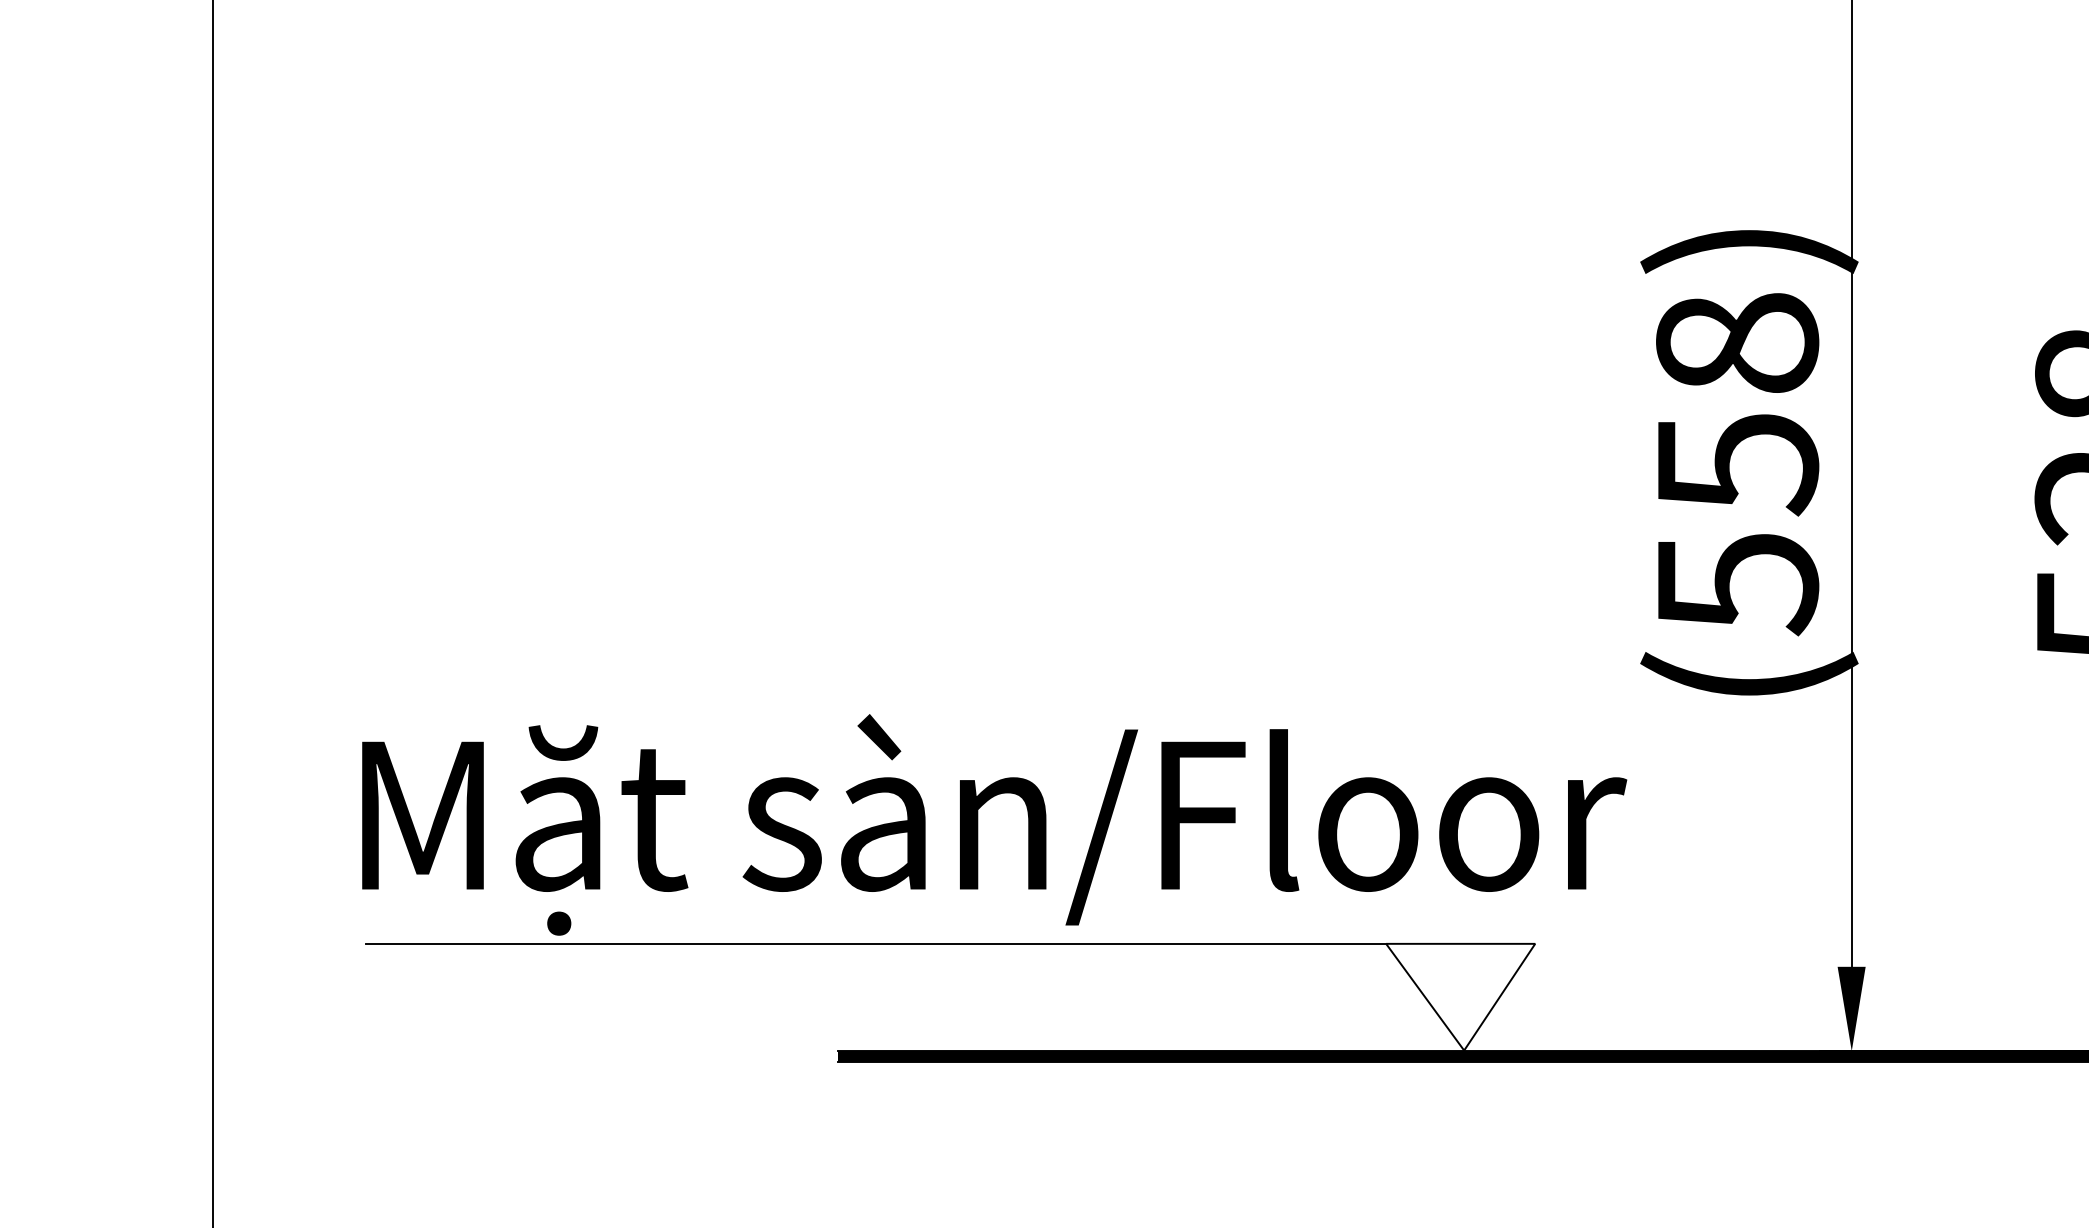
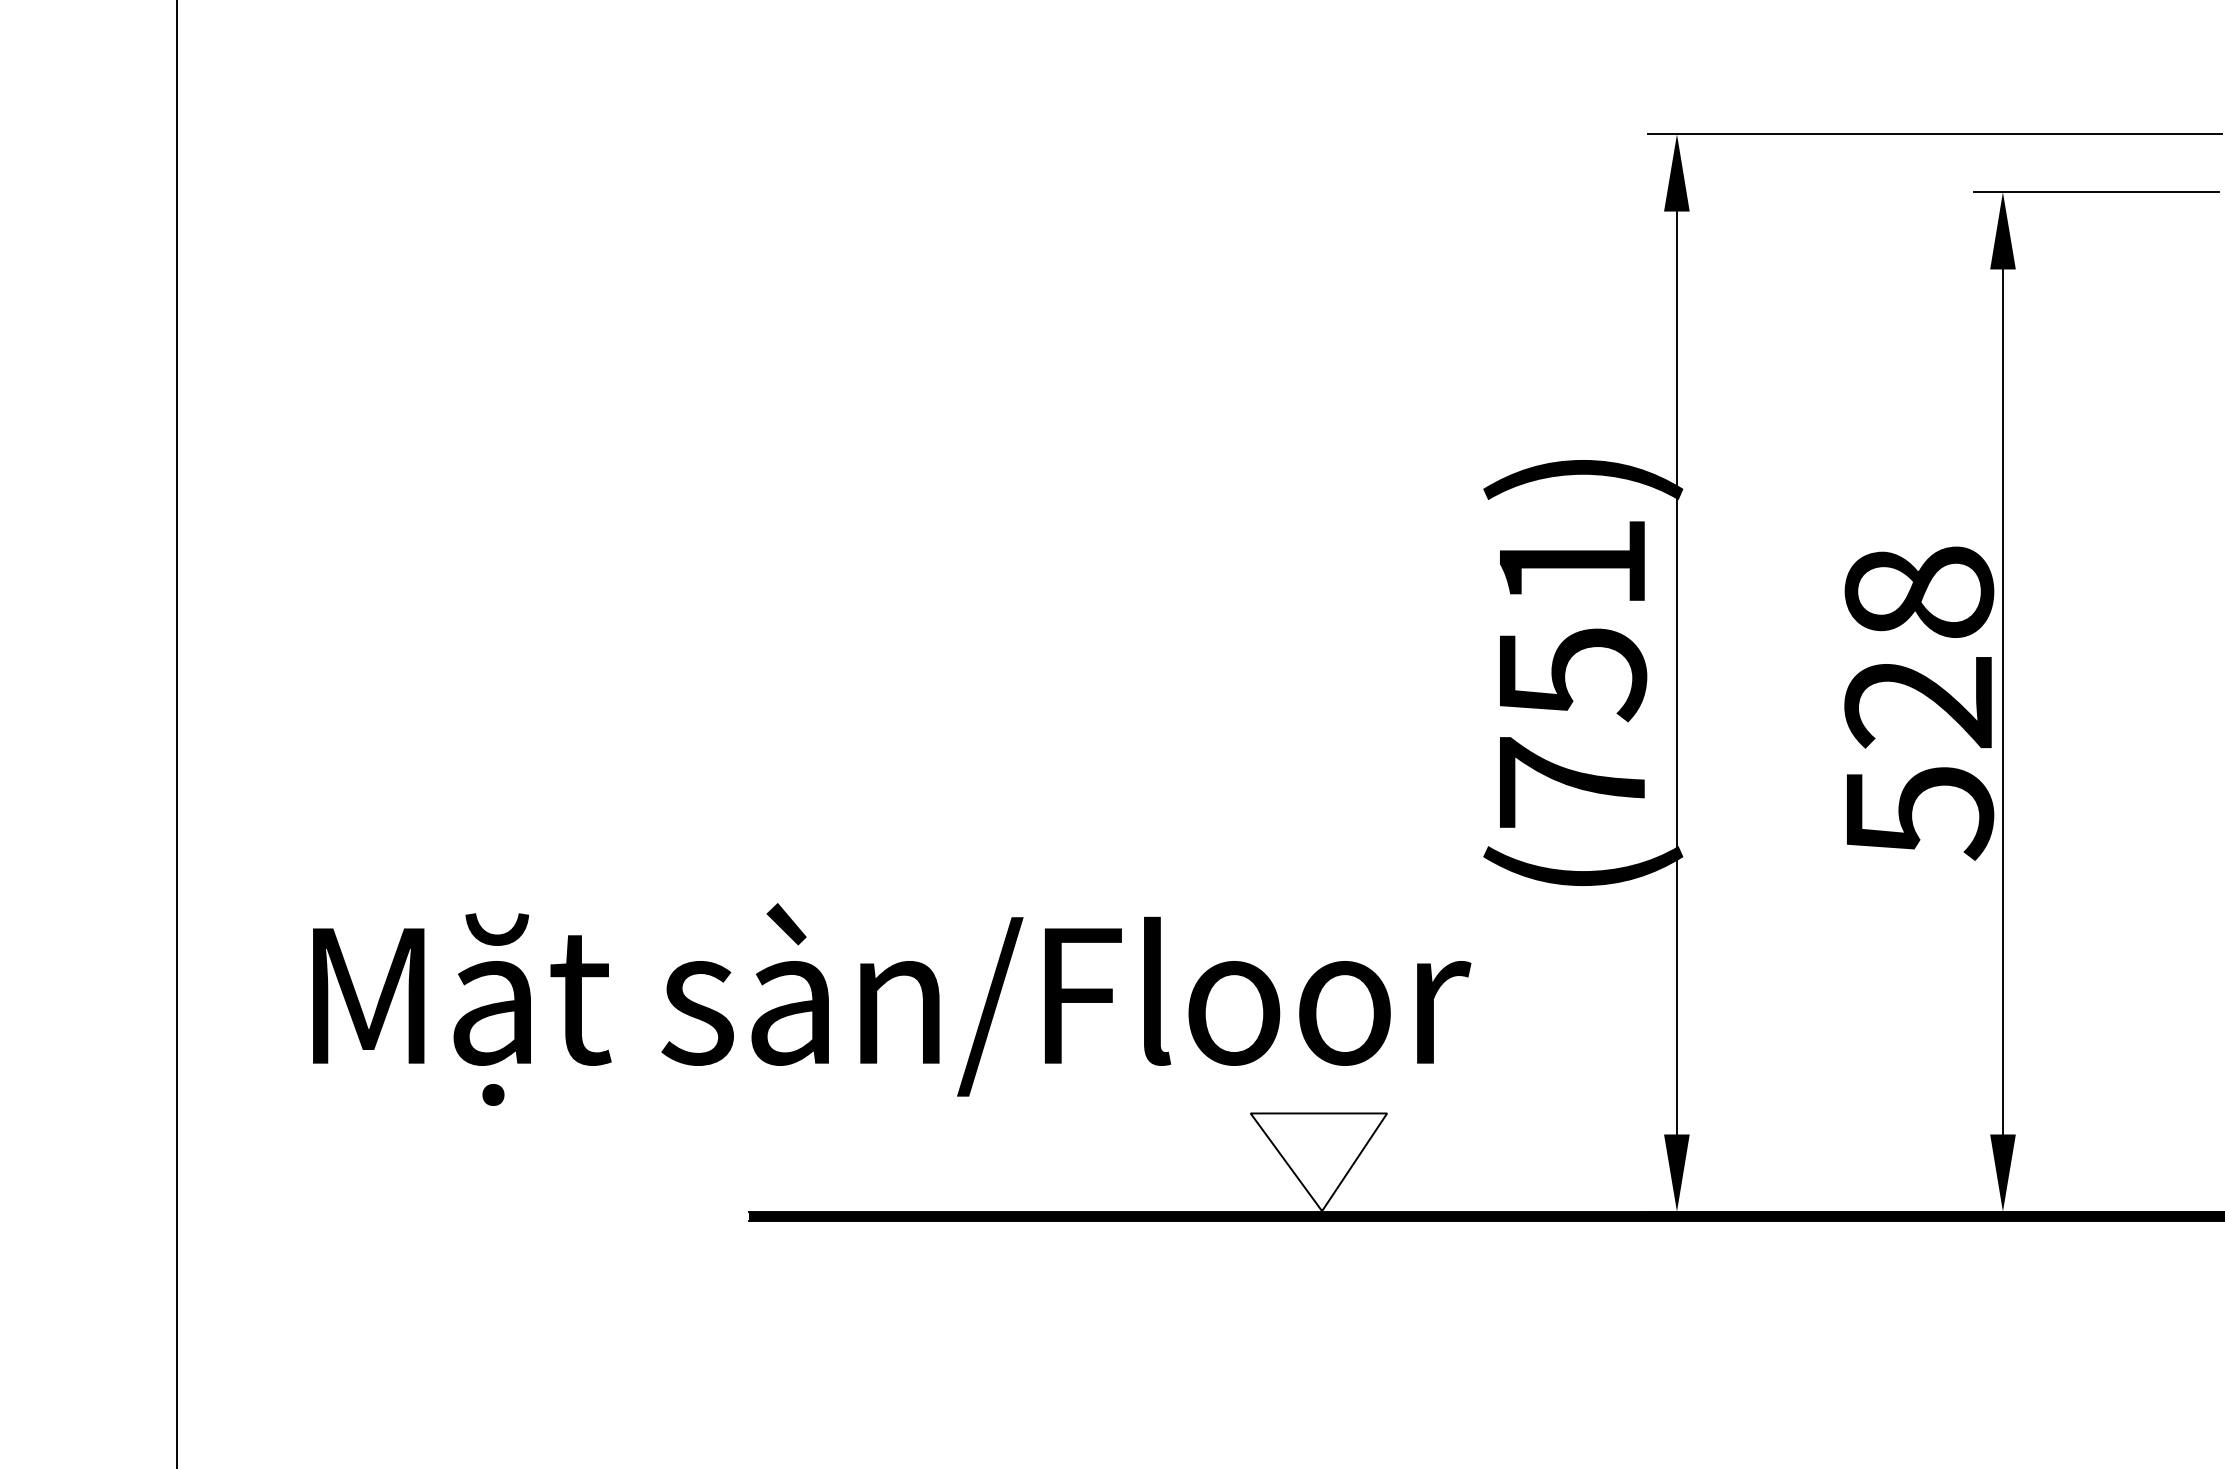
text: (1737, 464) -> (1572, 674), (558) -> (751)
line: (875, 943) -> (783, 1113), removed

